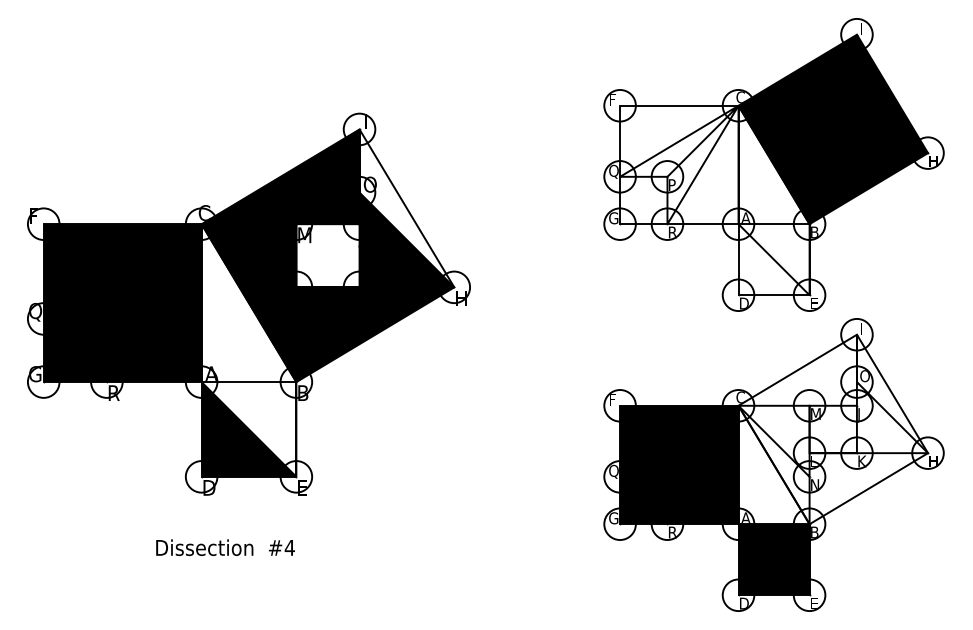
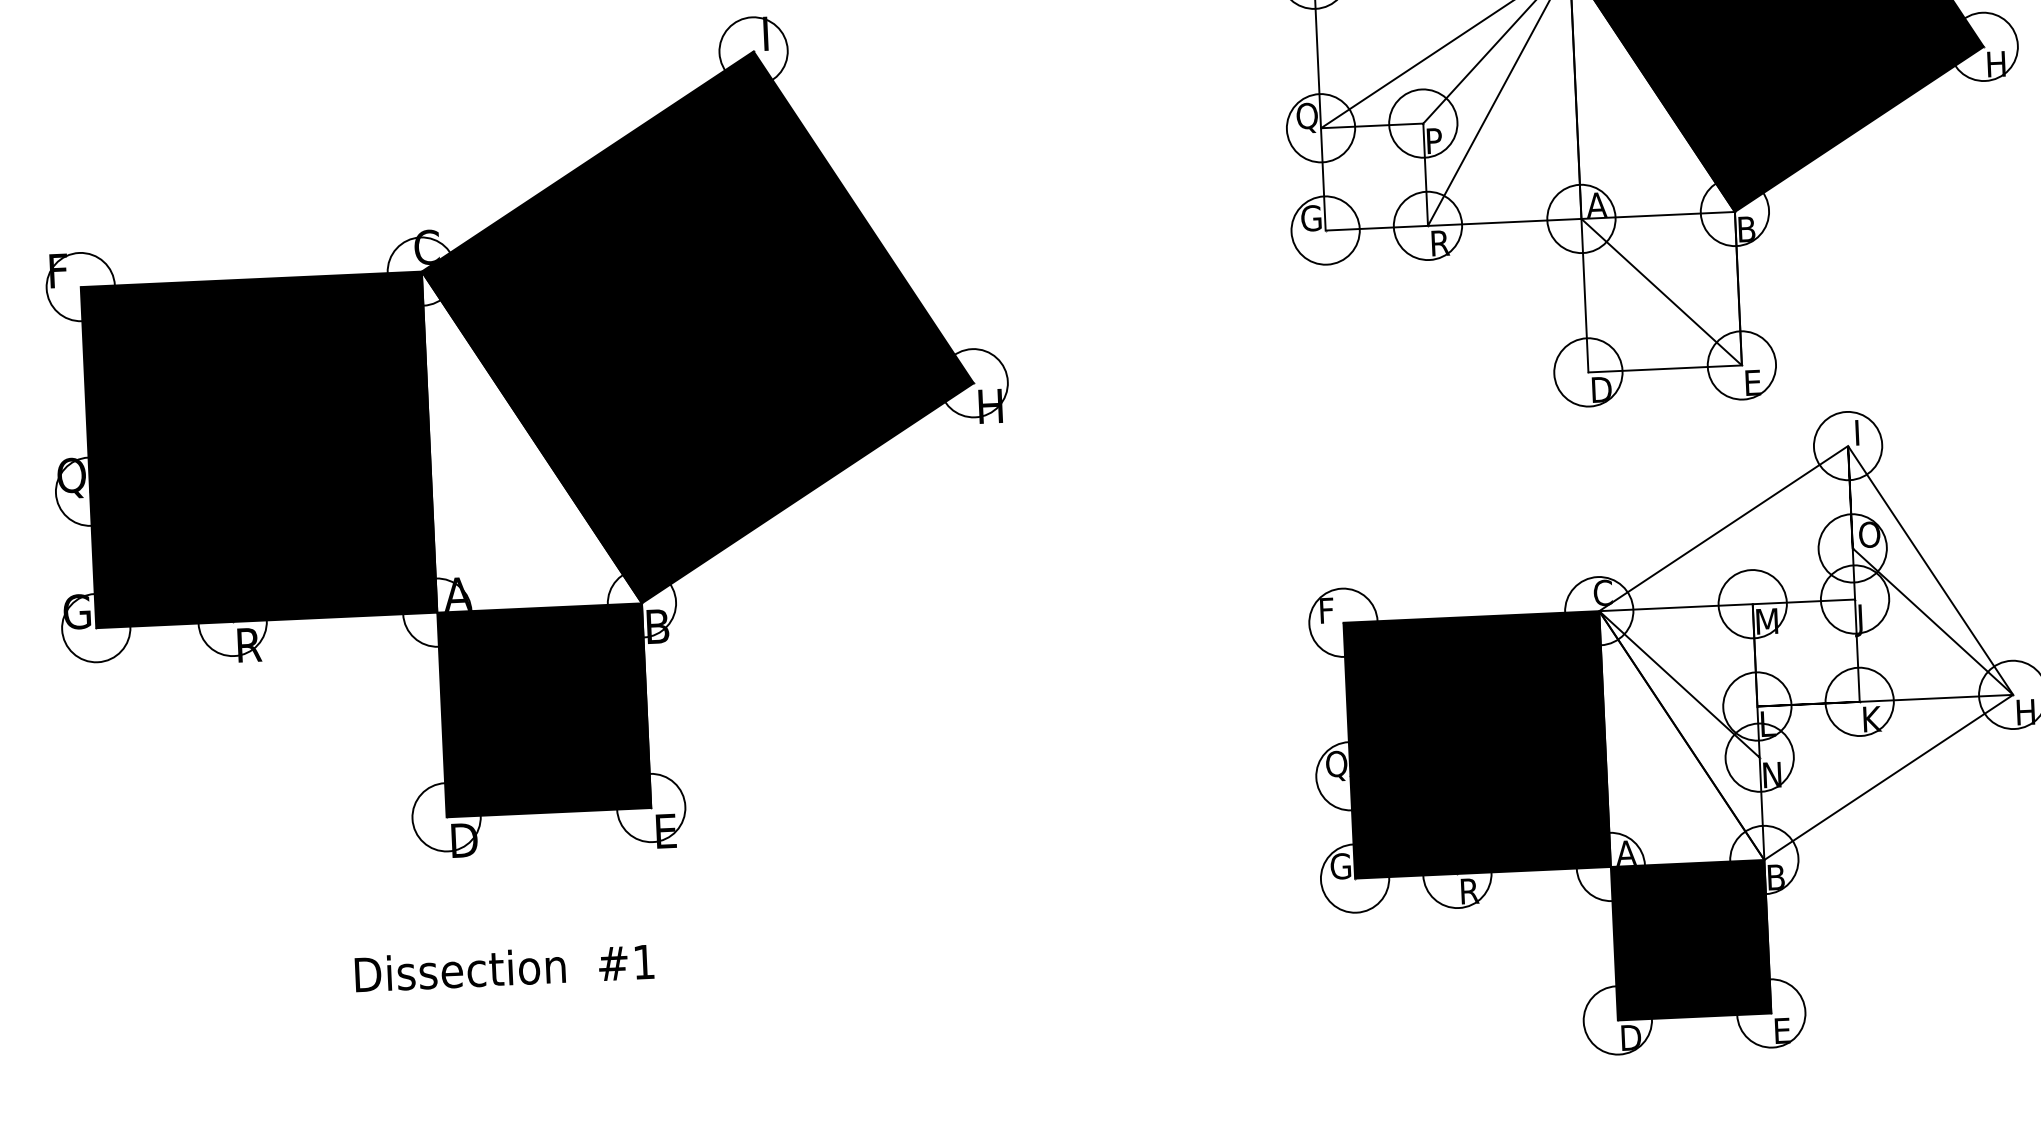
fill: (406, 208) -> (862, 217), added
fill: (327, 255) -> (696, 326), added
fill: (248, 429) -> (543, 710), added
text: (289, 547) -> (643, 961), #4 -> #1

